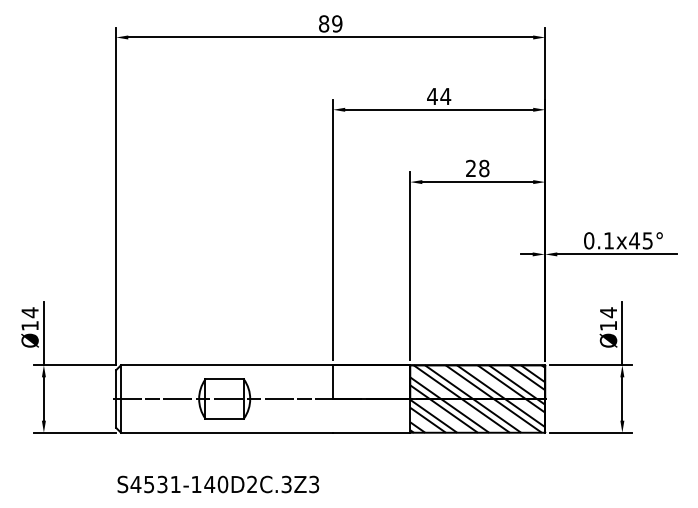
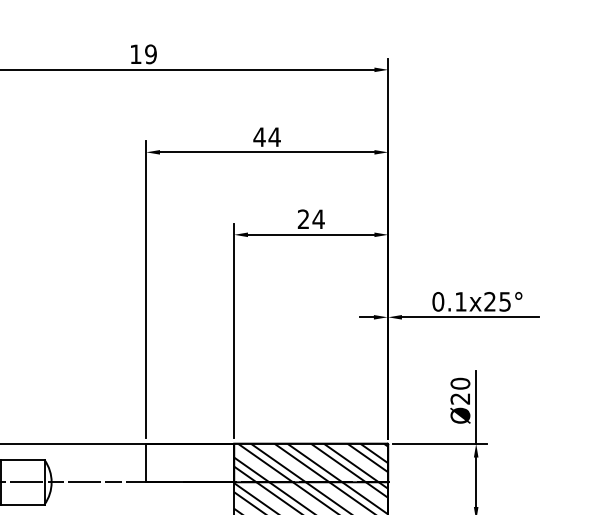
text: (324, 23) -> (136, 53), 89 -> 19
text: (483, 168) -> (317, 219), 28 -> 24
text: (634, 240) -> (490, 301), 0.1x45° -> 0.1x25°
text: (608, 318) -> (460, 390), Ø14 -> Ø20

